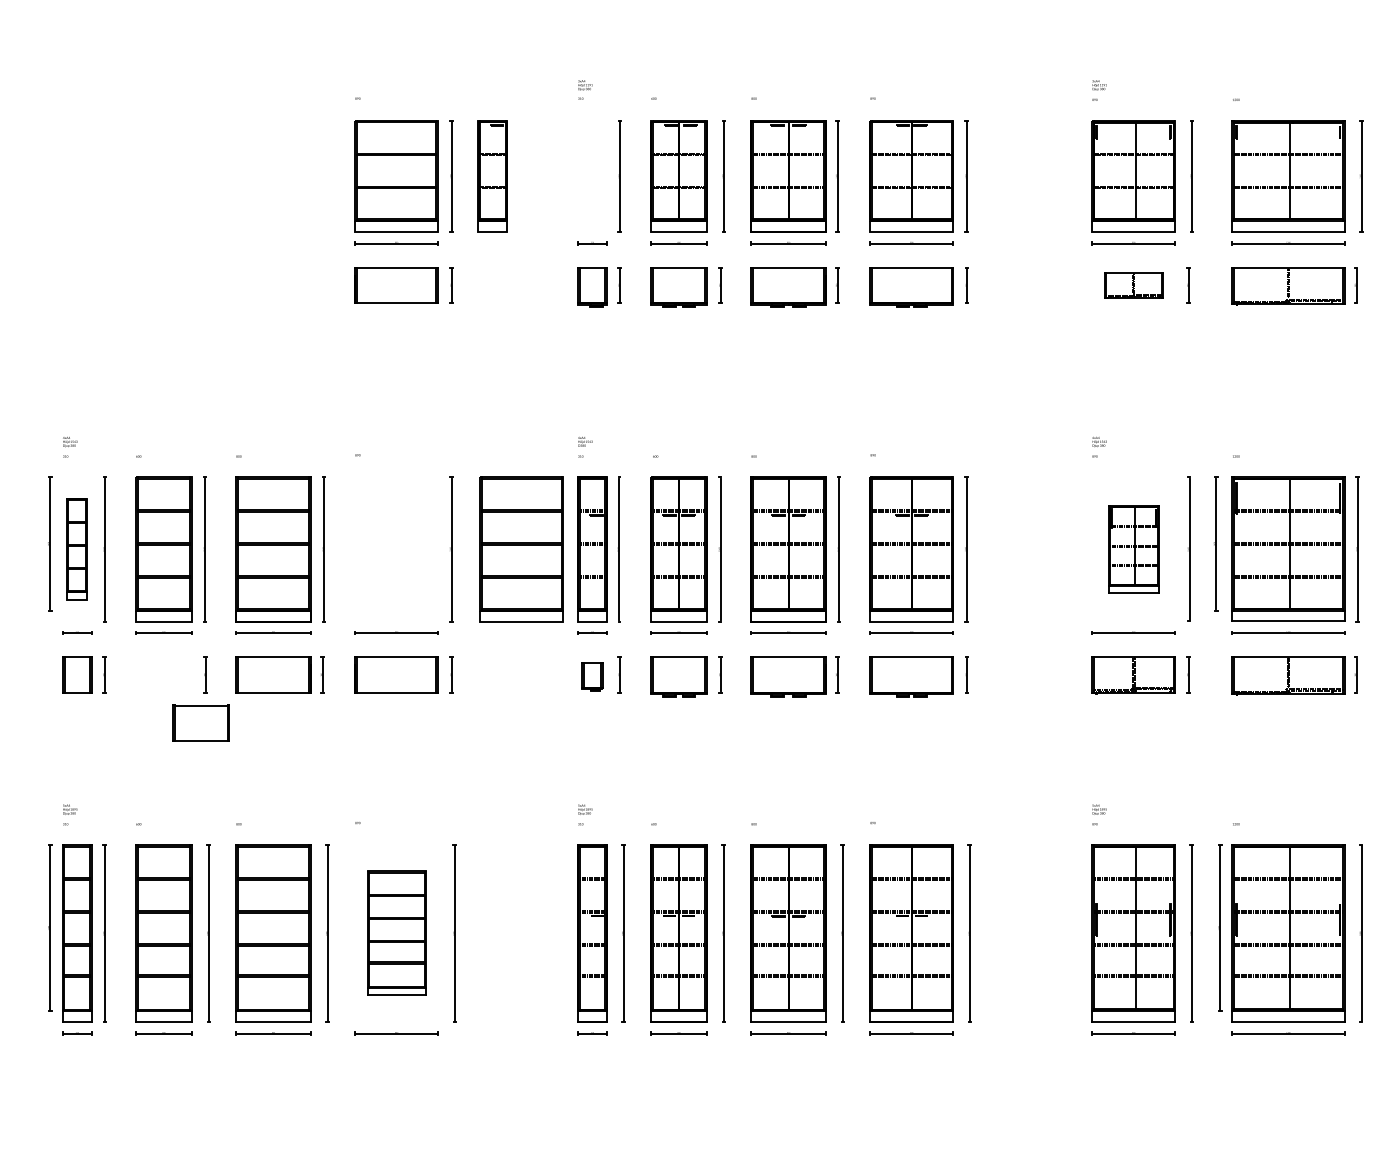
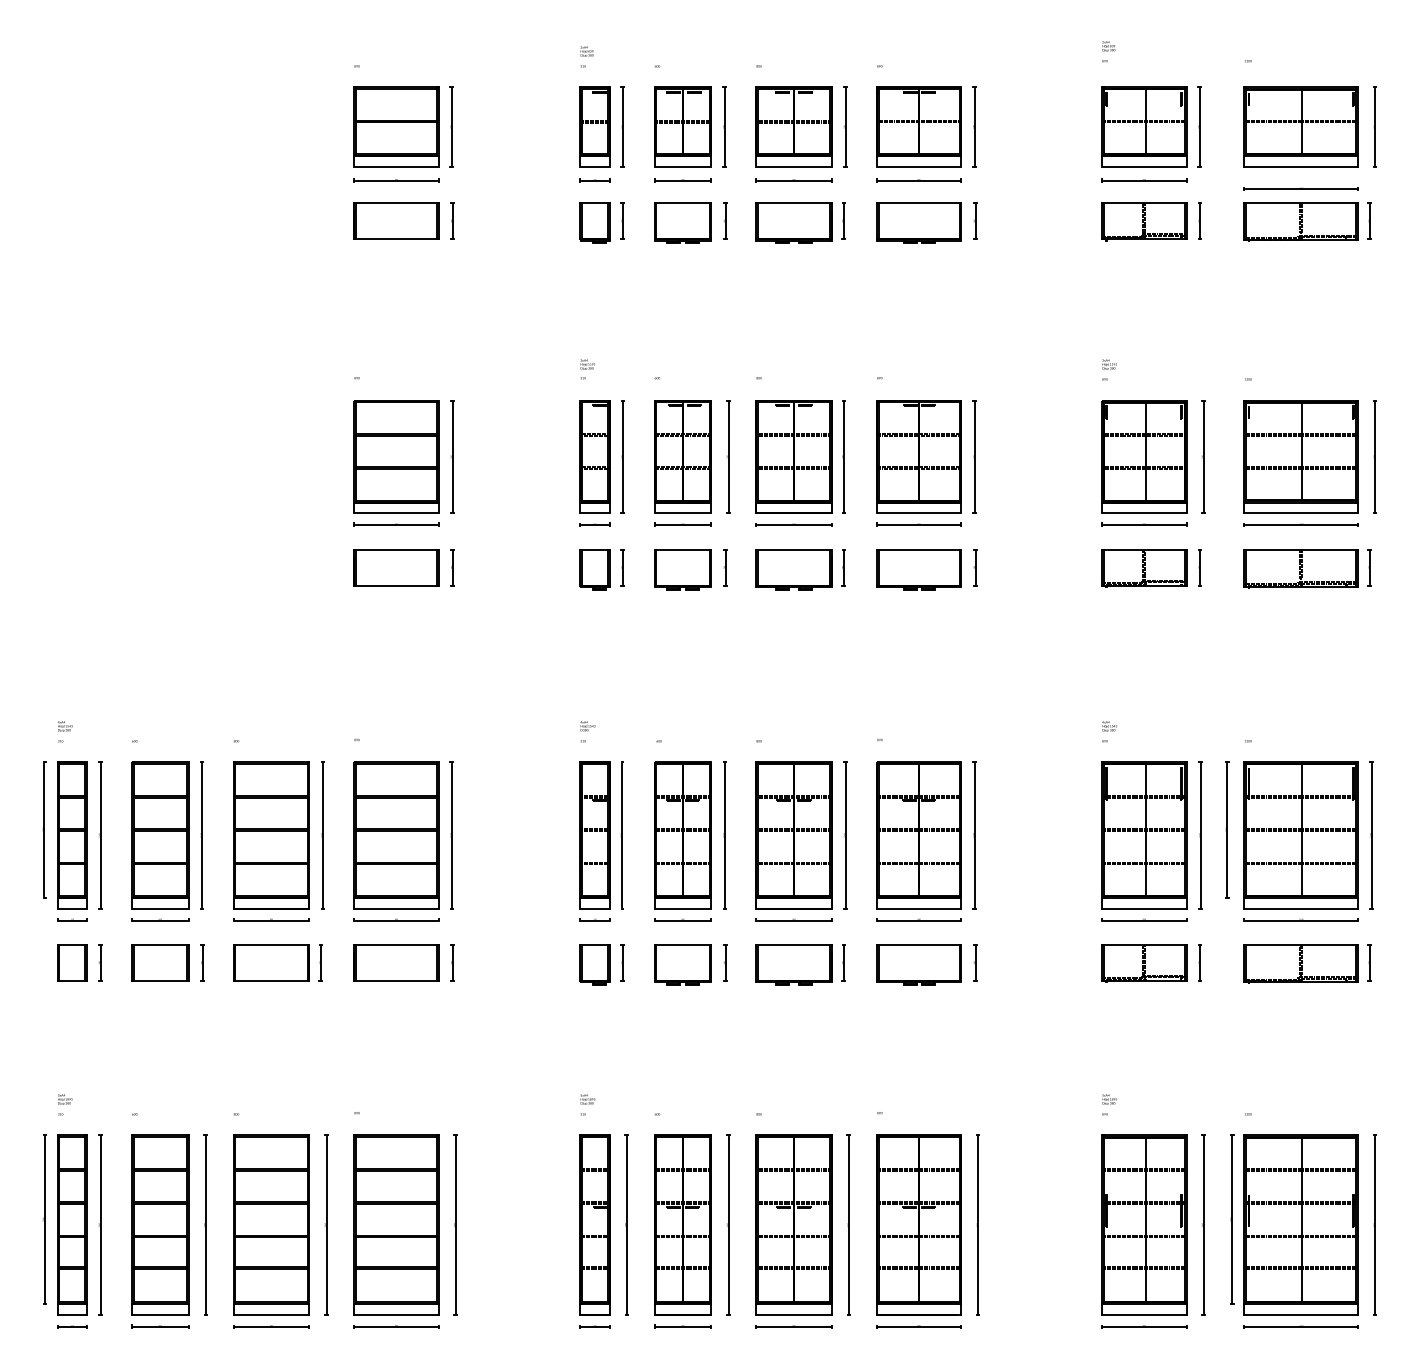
part: (492, 175) -> (594, 456), moved
part: (1133, 286) -> (1144, 568), size x1.43
part: (77, 549) -> (72, 835), size x1.43
part: (521, 549) -> (396, 835), moved
part: (1133, 549) -> (1144, 835), size x1.67
part: (591, 676) -> (594, 964), size x1.43
part: (201, 722) -> (160, 962), moved
part: (396, 932) -> (396, 1224), size x1.43

